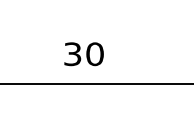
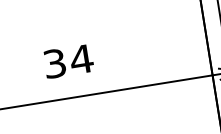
text: (94, 54) -> (81, 59), 30 -> 34

